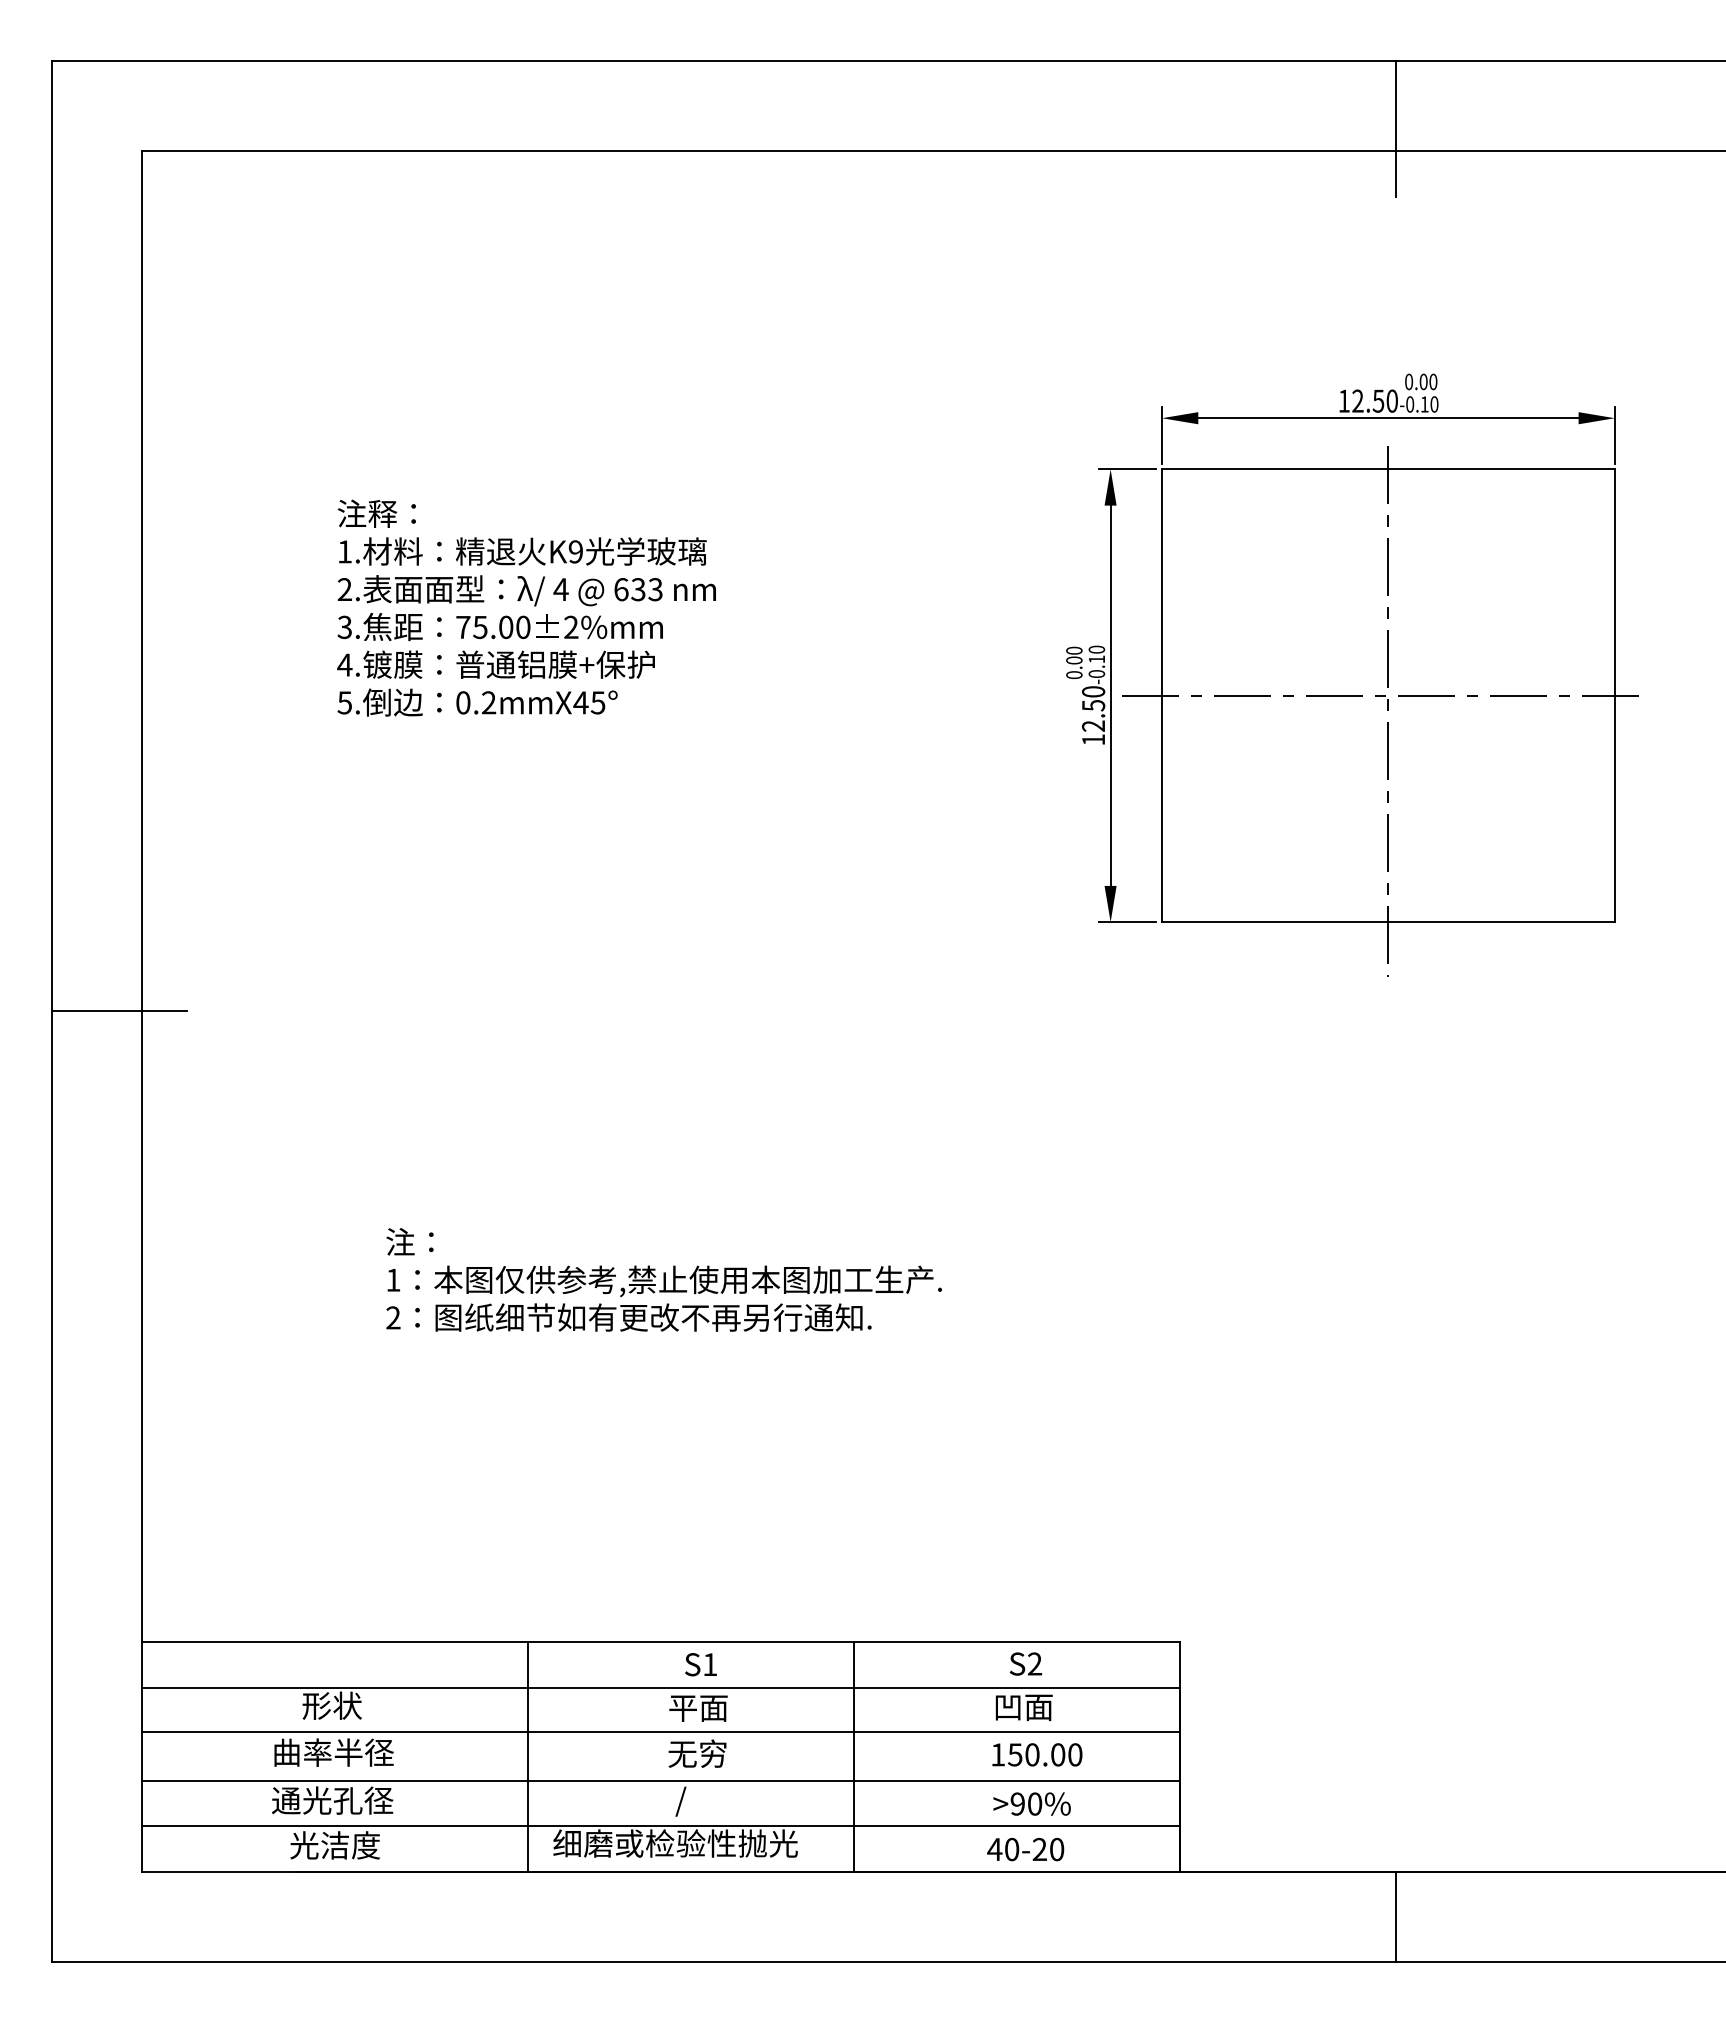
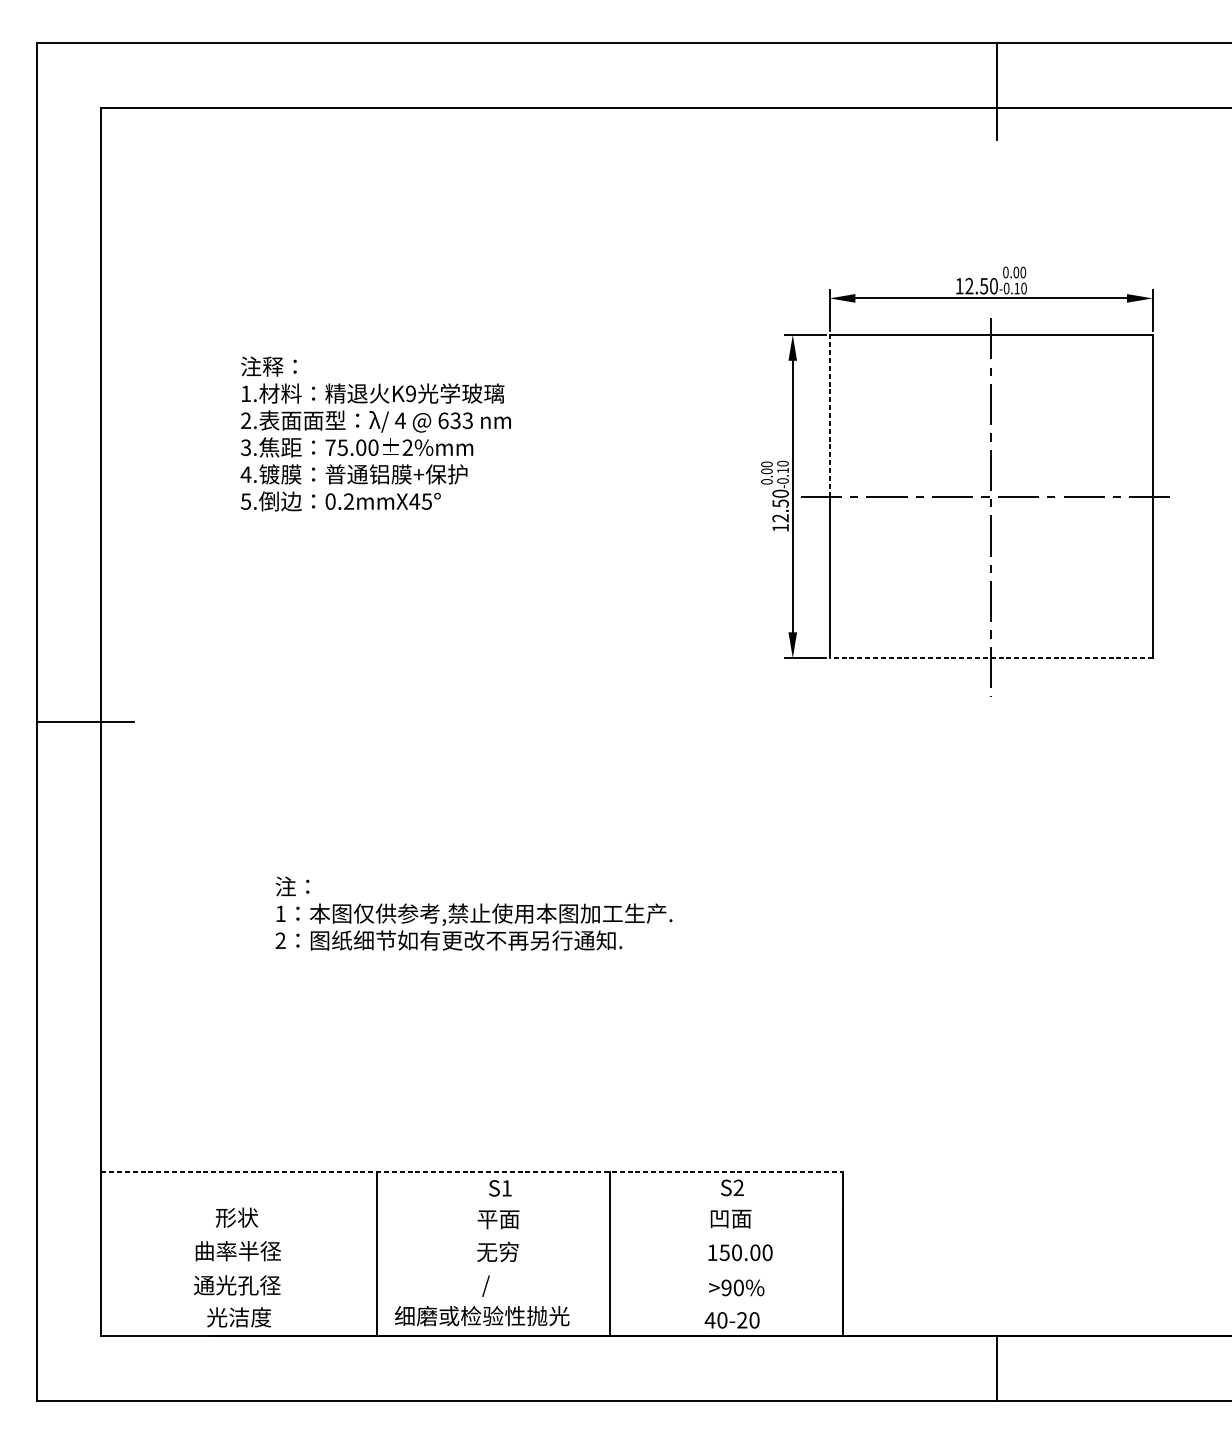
line: (1162, 582) -> (829, 415), solid -> dashed
line: (1387, 922) -> (990, 658), solid -> dashed
line: (661, 1642) -> (472, 1172), solid -> dashed
line: (661, 1687) -> (472, 1204), removed
line: (661, 1732) -> (472, 1236), removed
line: (661, 1781) -> (472, 1271), removed
line: (661, 1826) -> (472, 1303), removed

